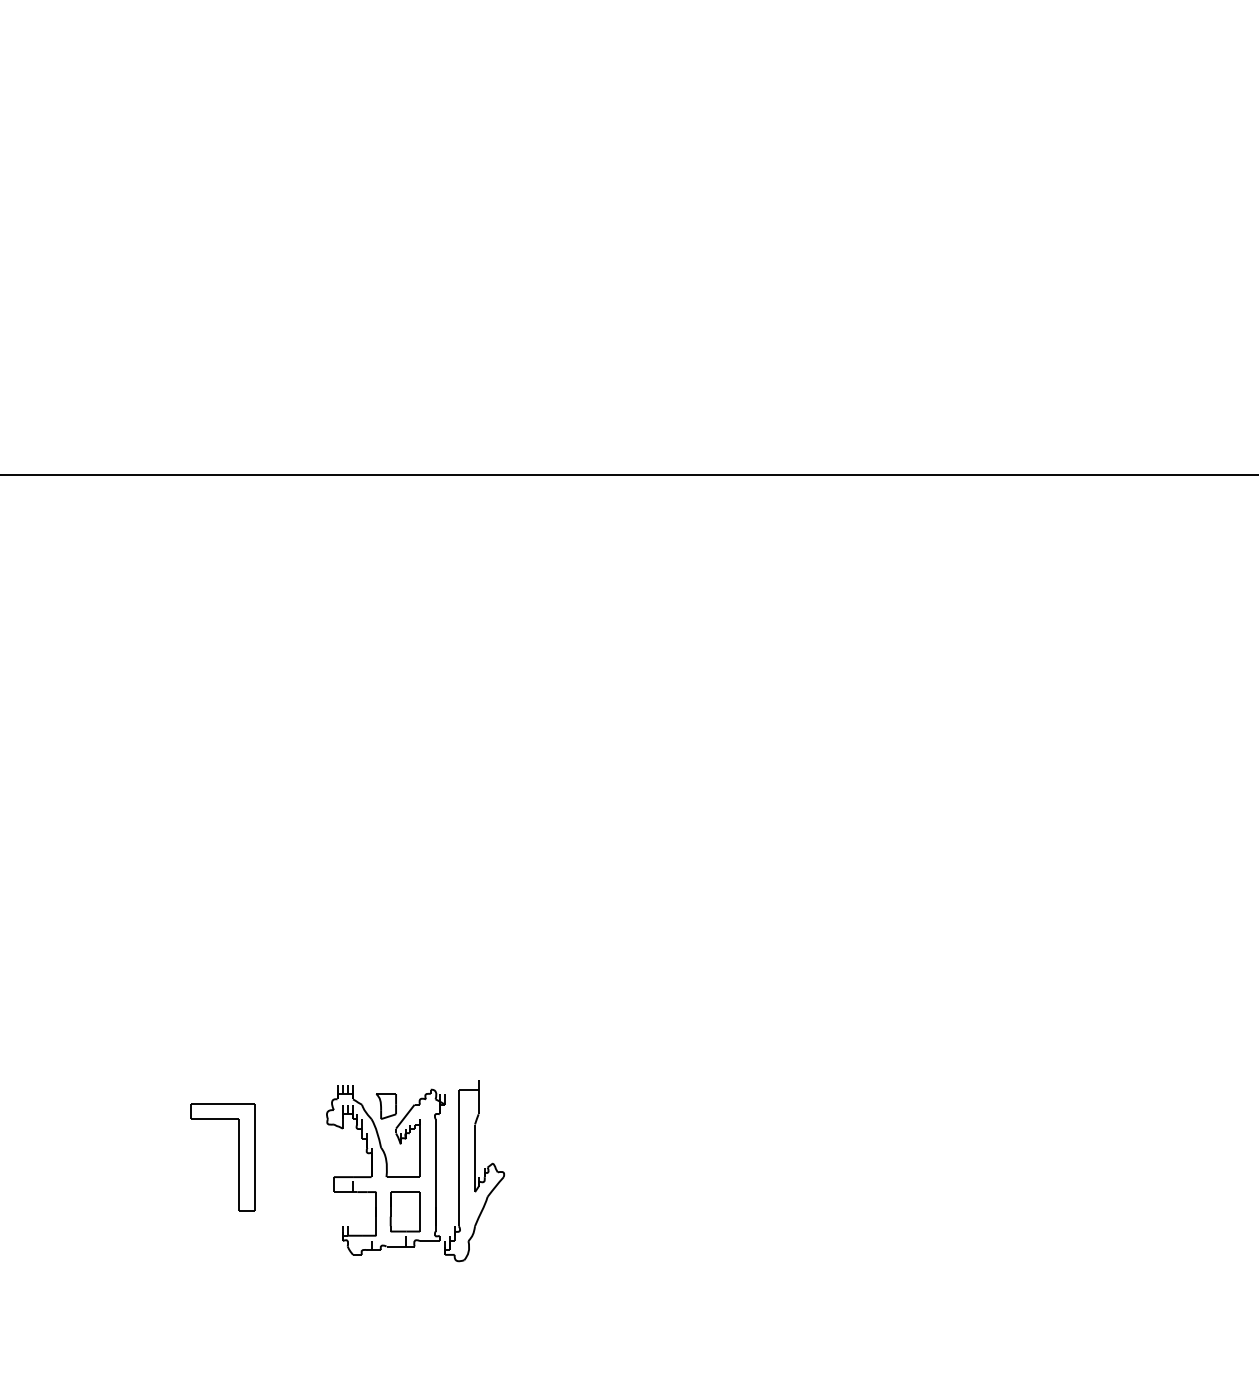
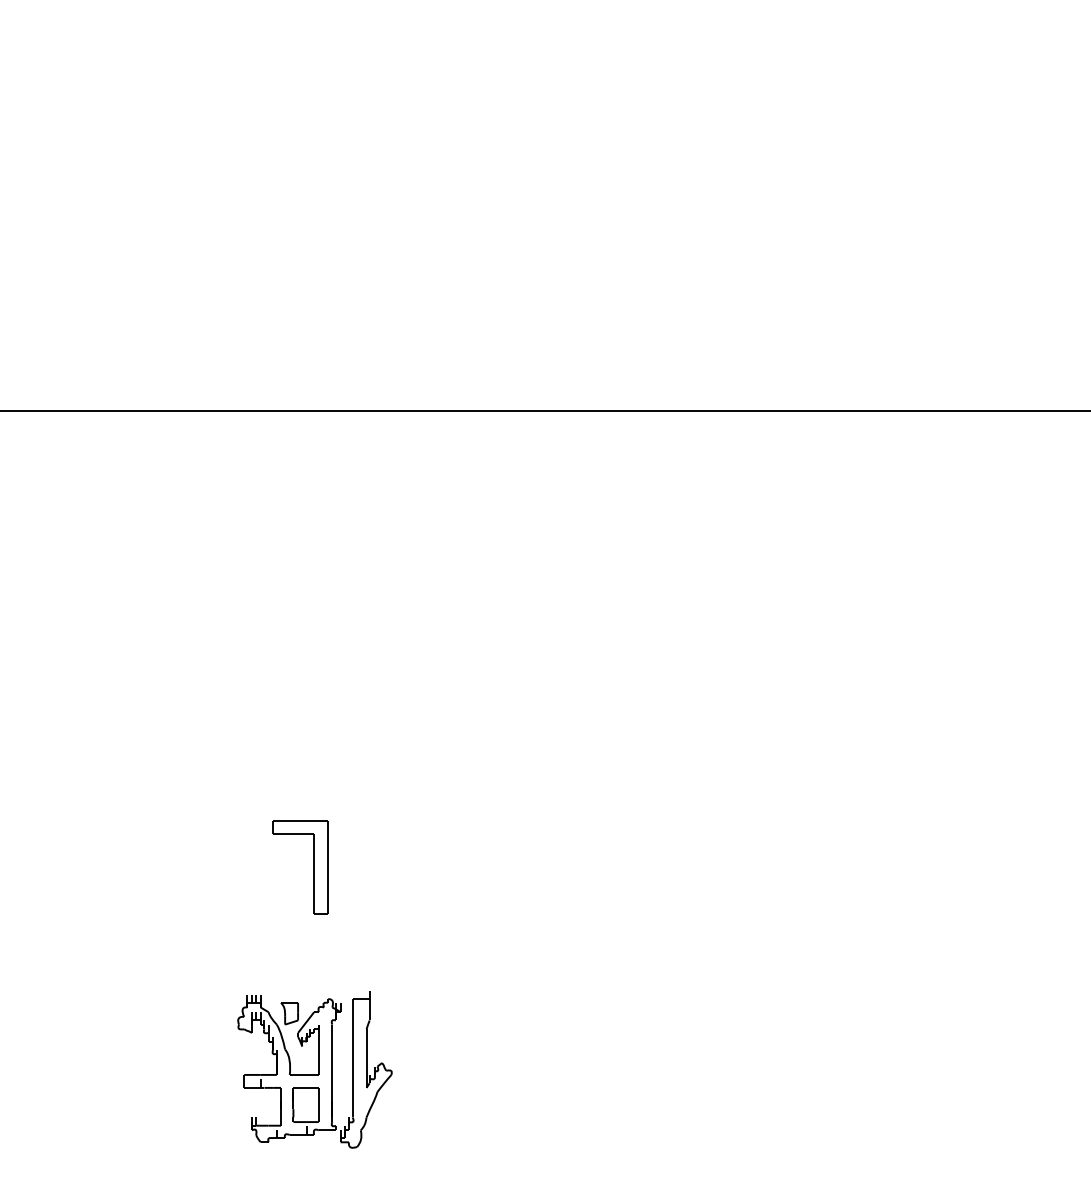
part: (238, 1157) -> (314, 868), moved
part: (415, 1171) -> (314, 1070), moved

